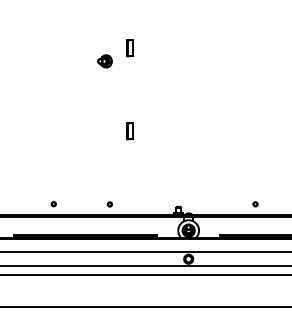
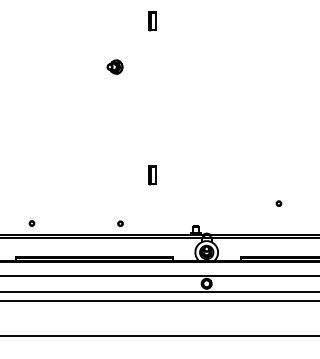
part: (130, 48) -> (152, 21), moved
part: (130, 131) -> (152, 175), moved
part: (53, 204) -> (31, 223), moved
part: (255, 204) -> (278, 203), moved

